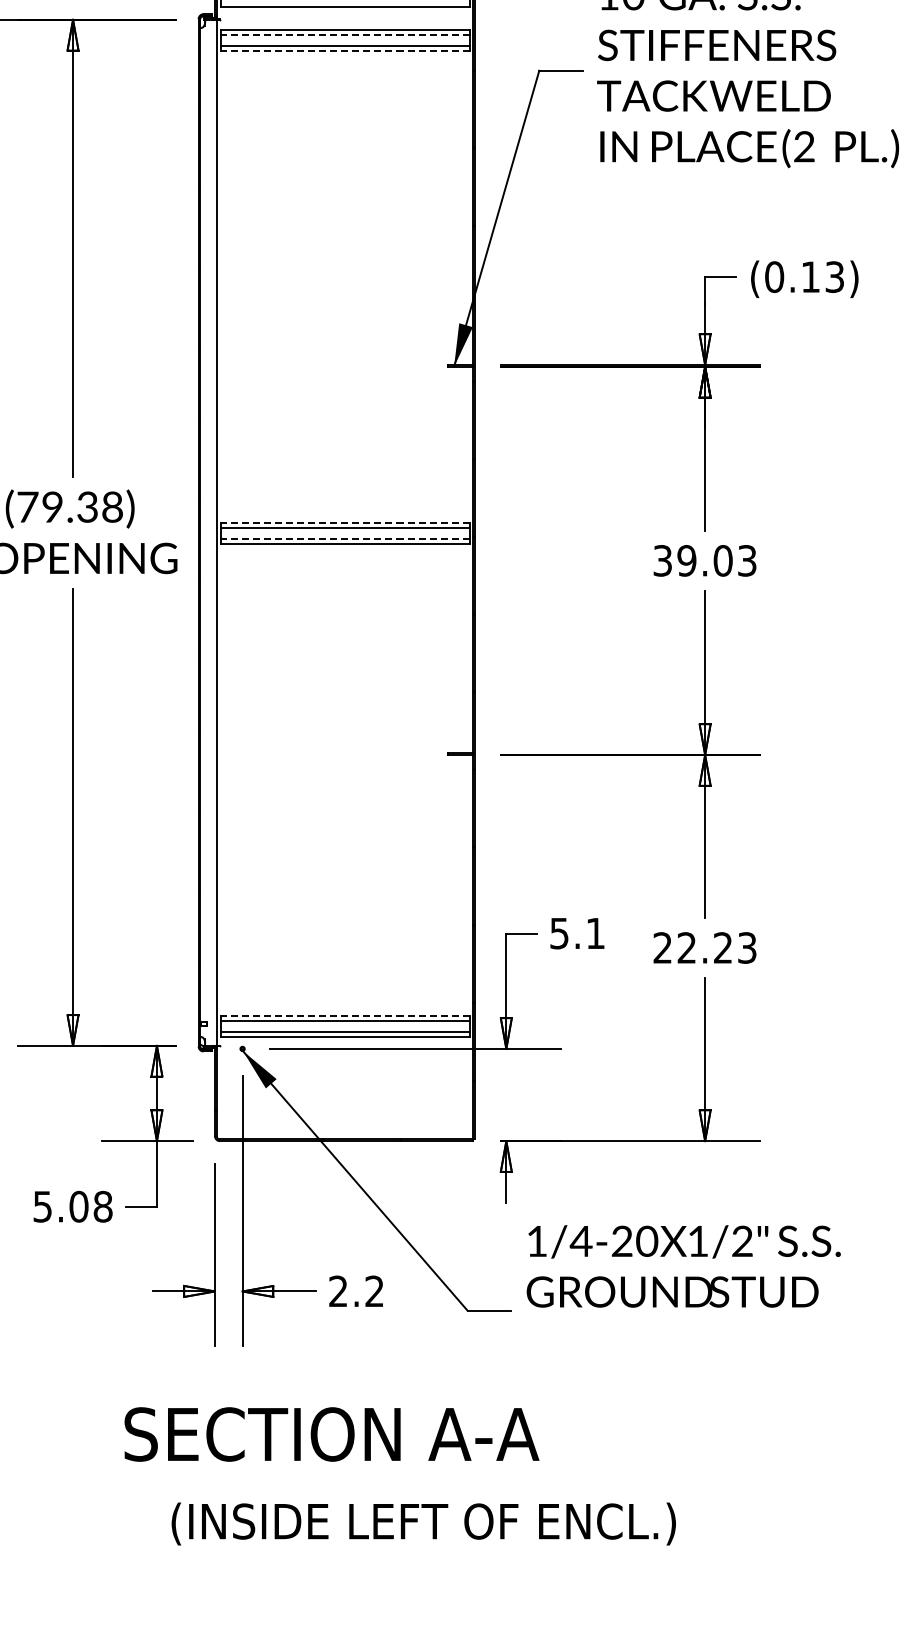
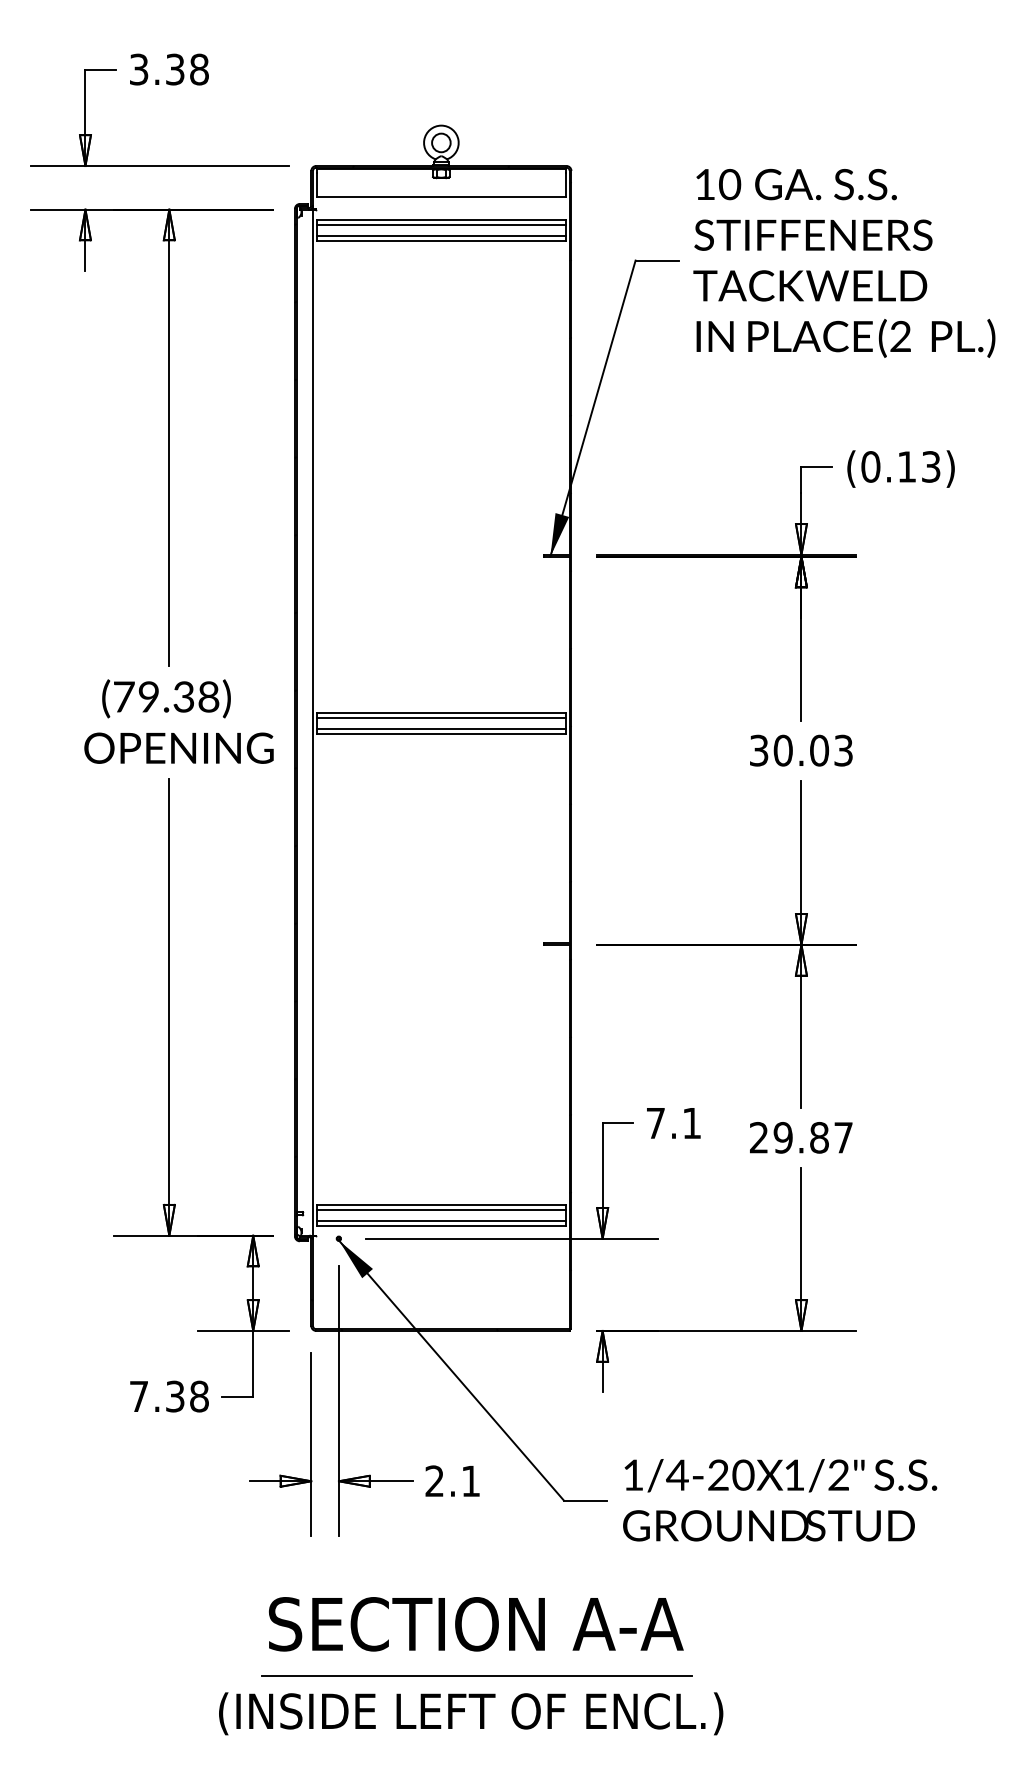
line: (344, 34) -> (440, 224), dashed -> solid
line: (344, 50) -> (440, 240), dashed -> solid
line: (344, 522) -> (440, 712), dashed -> solid
line: (344, 538) -> (440, 728), dashed -> solid
text: (686, 560) -> (782, 750), 39.03 -> 30.03
text: (559, 933) -> (655, 1123), 5.1 -> 7.1
text: (716, 947) -> (812, 1137), 22.23 -> 29.87
line: (344, 1015) -> (440, 1205), dashed -> solid
text: (61, 1206) -> (157, 1396), 5.08 -> 7.38
text: (684, 1266) -> (780, 1500), moved
text: (374, 1290) -> (470, 1480), 2.2 -> 2.1
text: (332, 1434) -> (476, 1624), moved
line: (380, 1486) -> (476, 1676), added
text: (424, 1523) -> (471, 1713), moved

